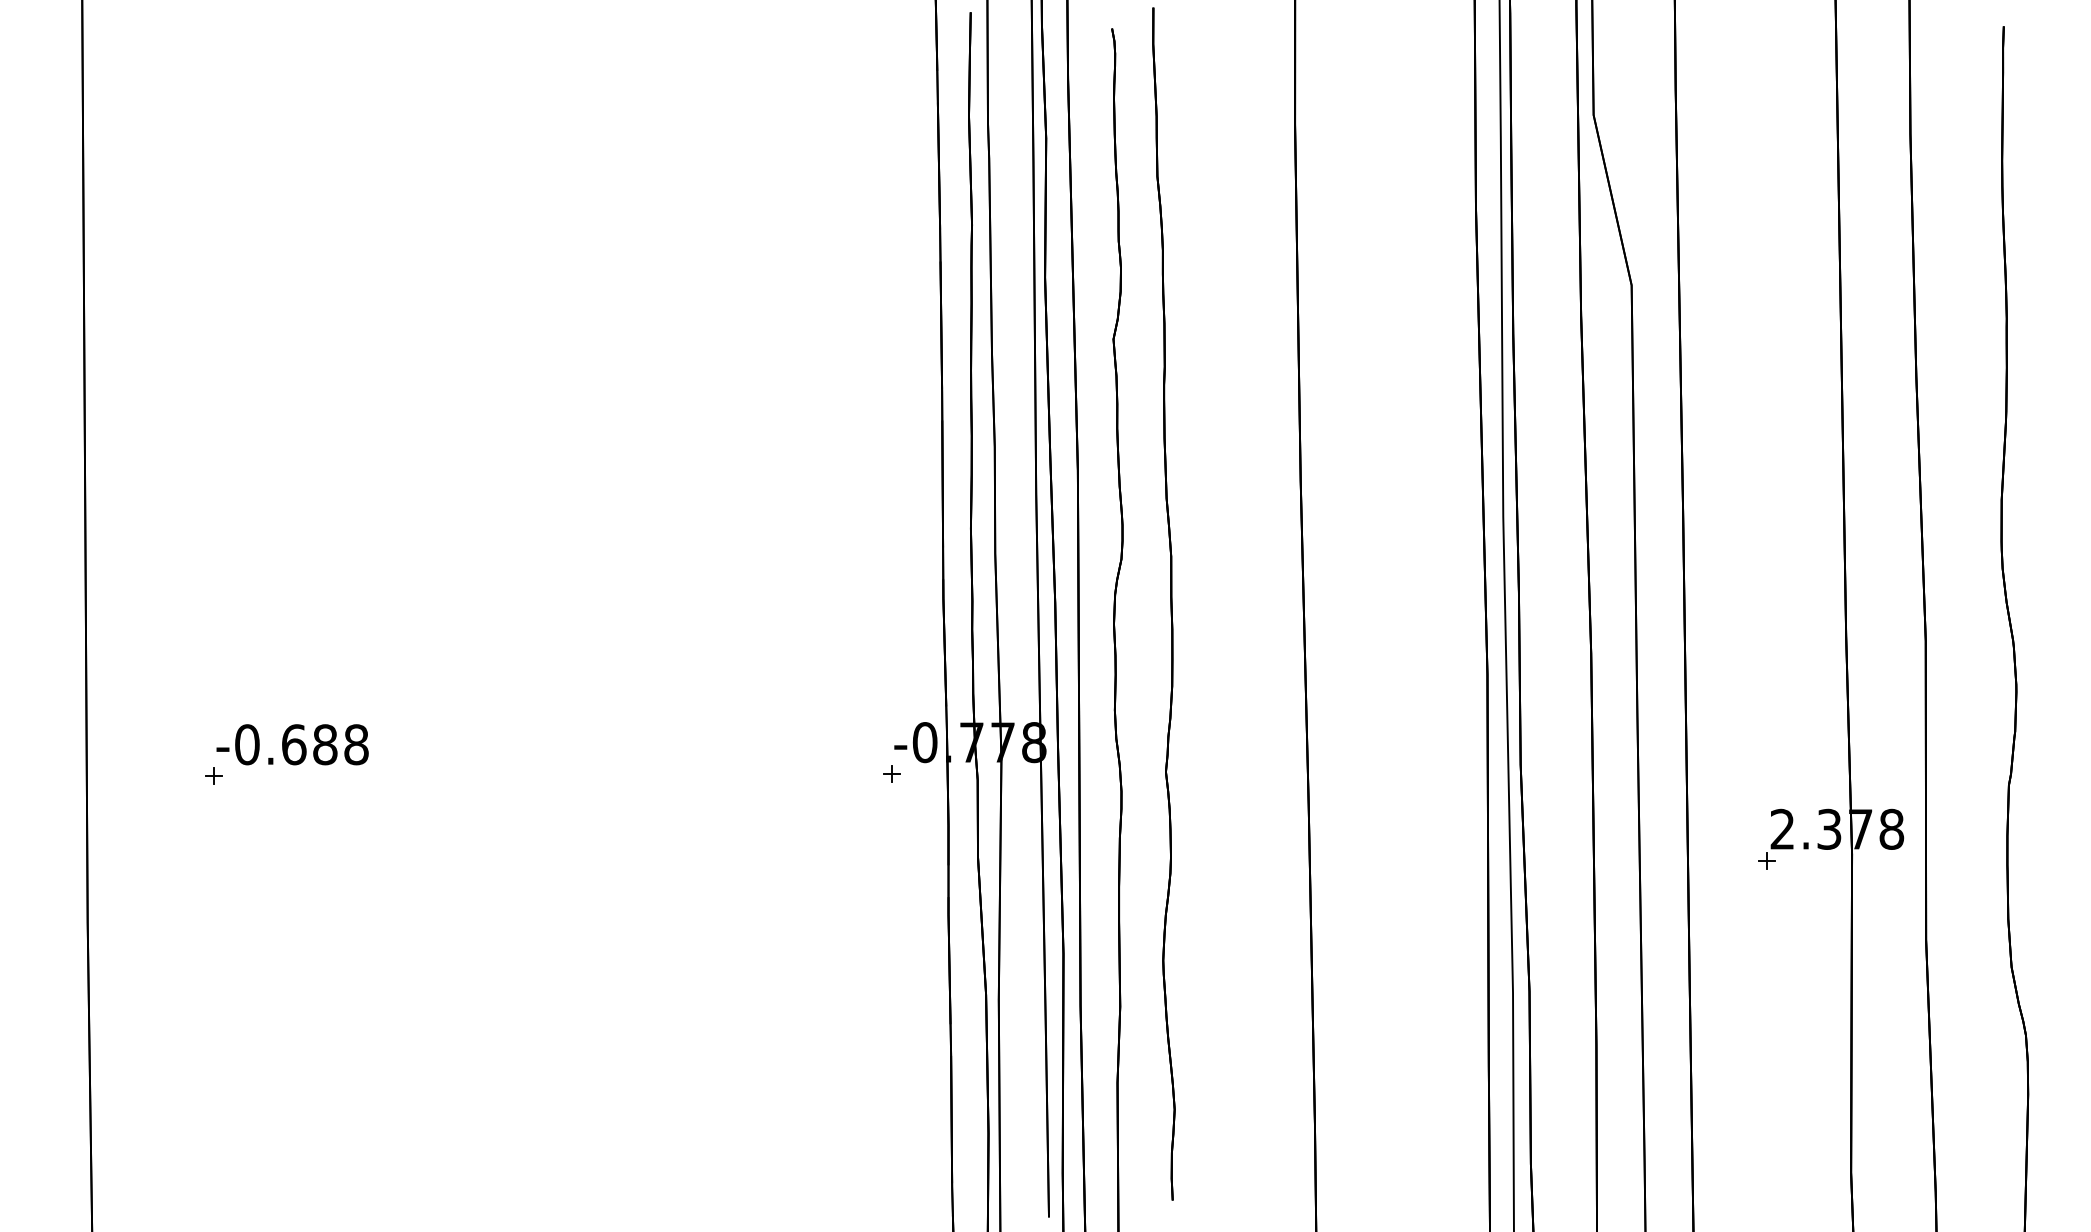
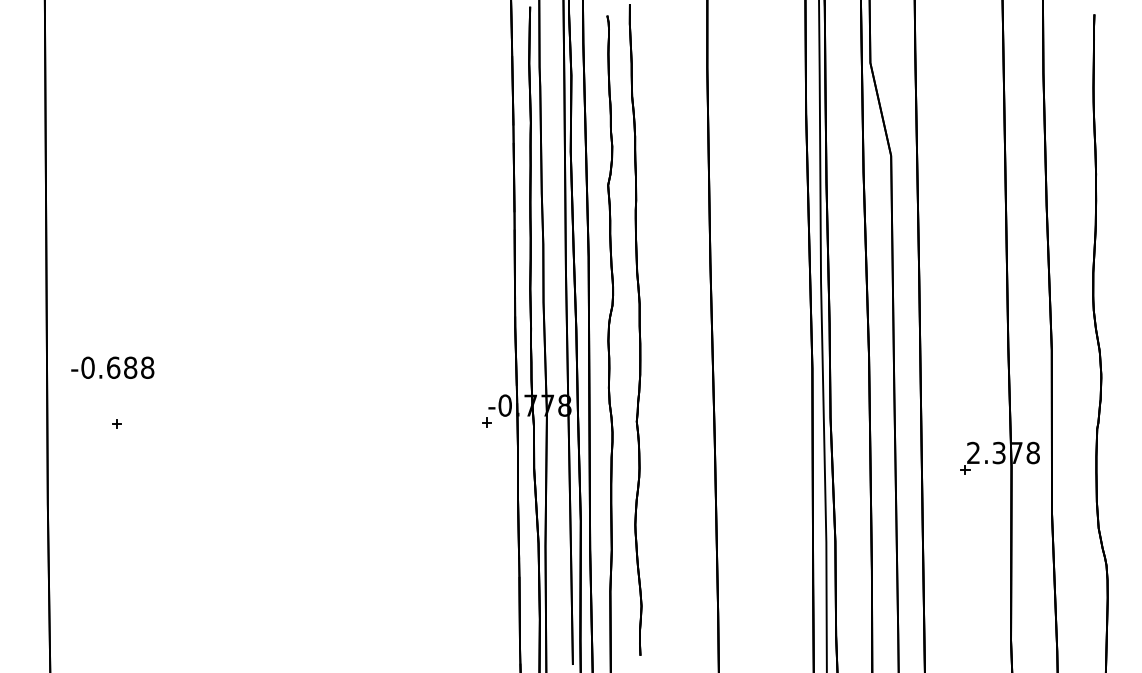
text: (292, 744) -> (112, 367), moved

